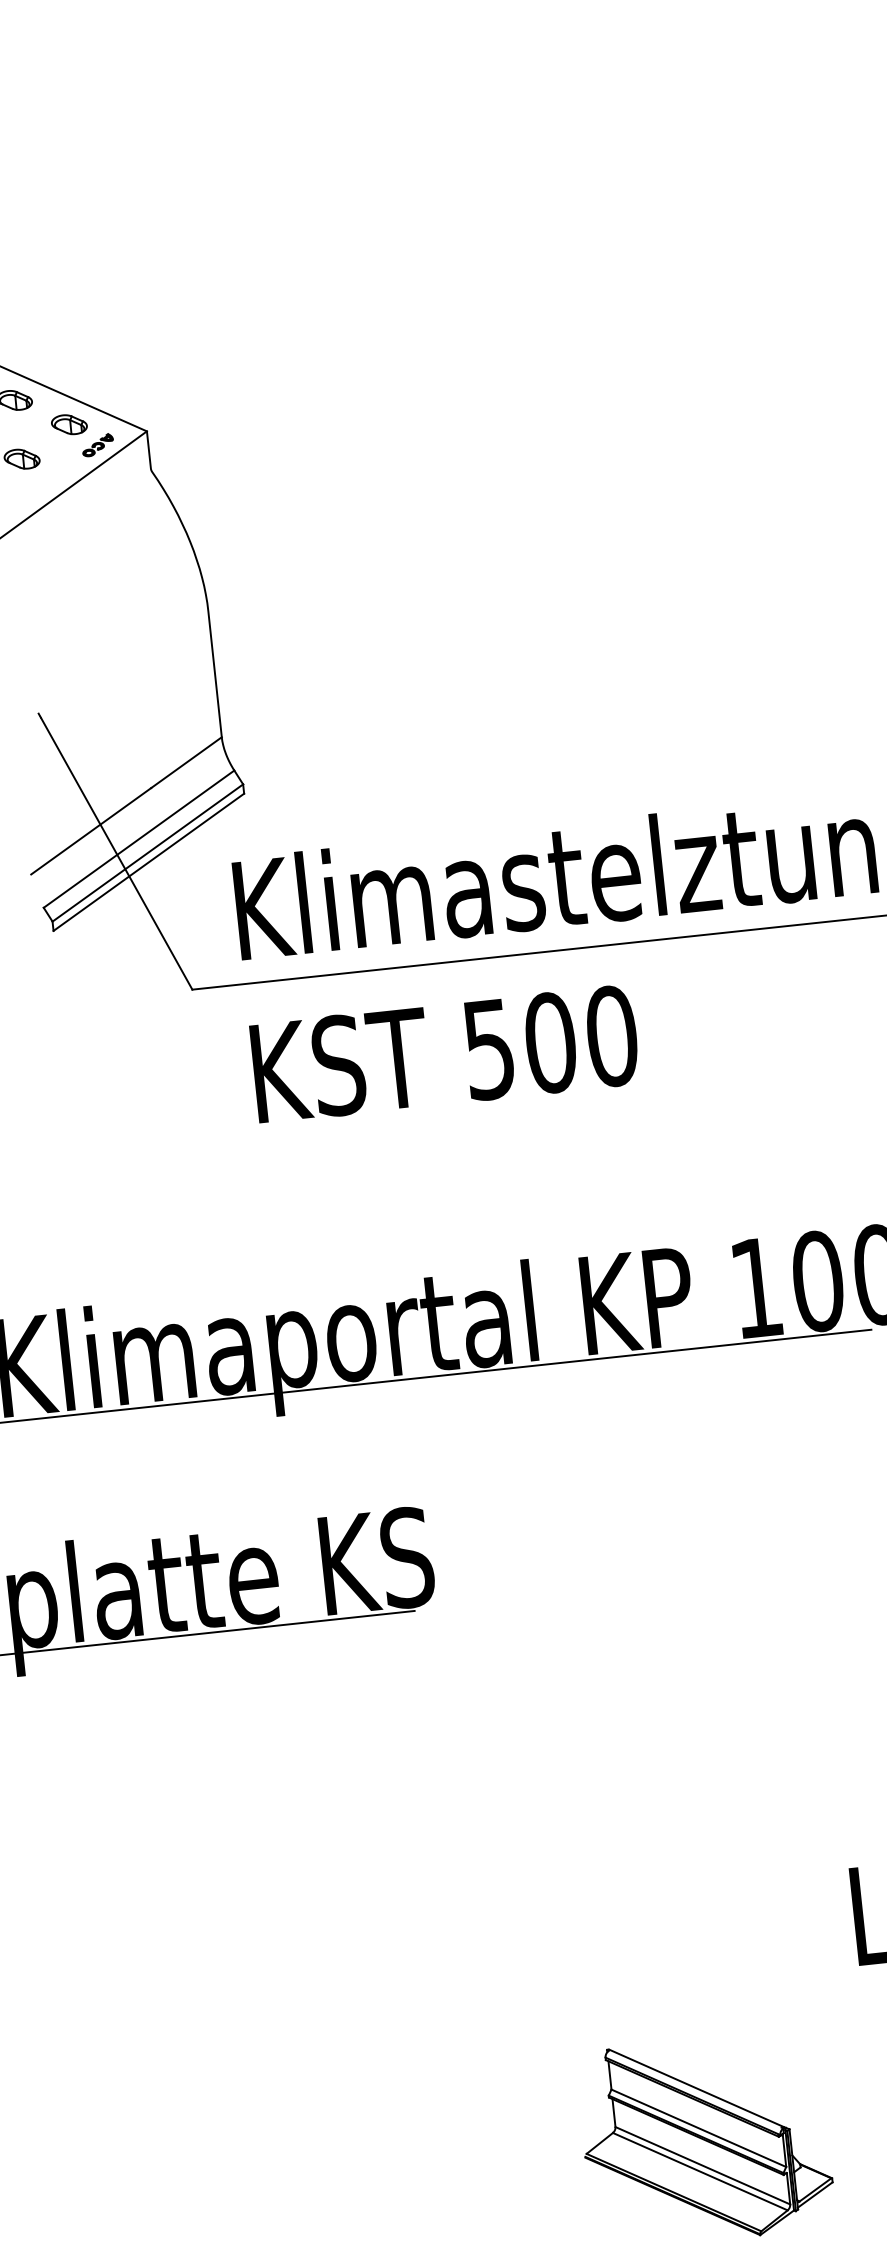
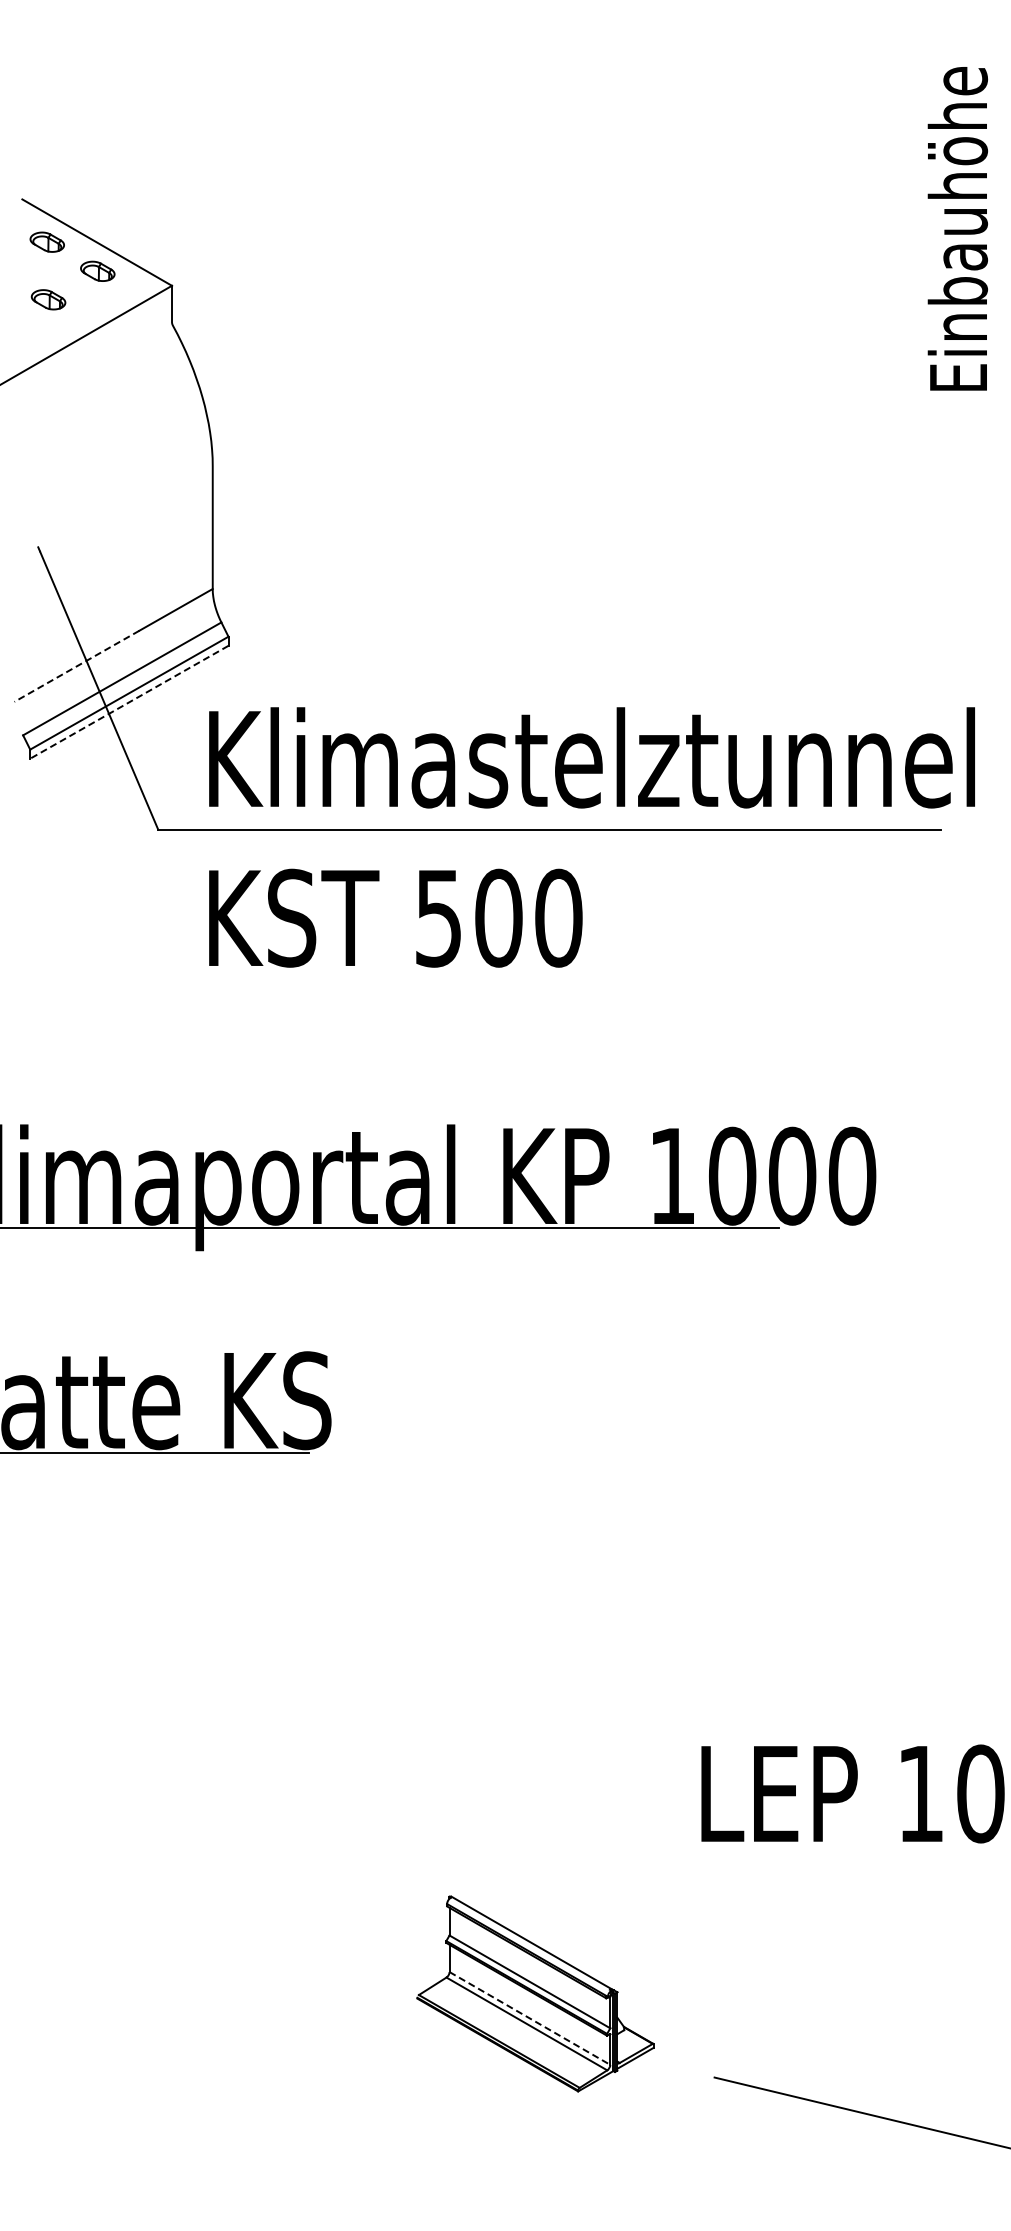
part: (98, 444) -> (123, 293), removed
line: (90, 831) -> (76, 666), solid -> dashed
line: (147, 862) -> (128, 702), solid -> dashed
line: (702, 2165) -> (529, 2018), solid -> dashed

